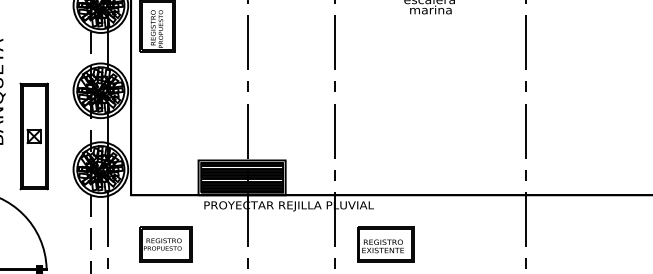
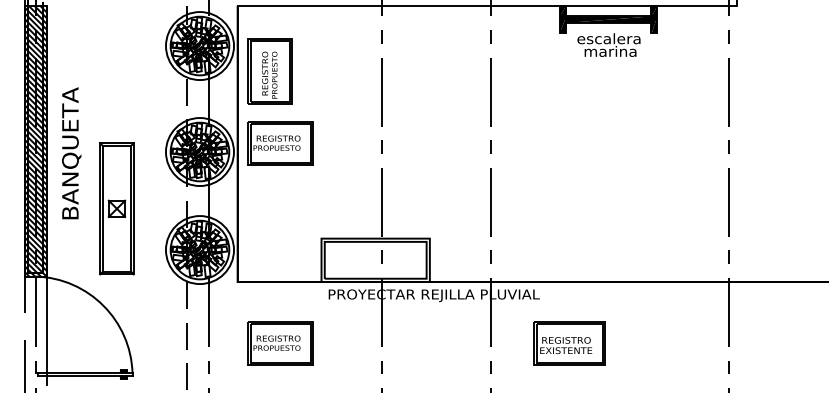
part: (165, 83) -> (280, 143), added
hatch: (241, 177) -> (375, 259), removed
part: (385, 244) -> (569, 343), moved

